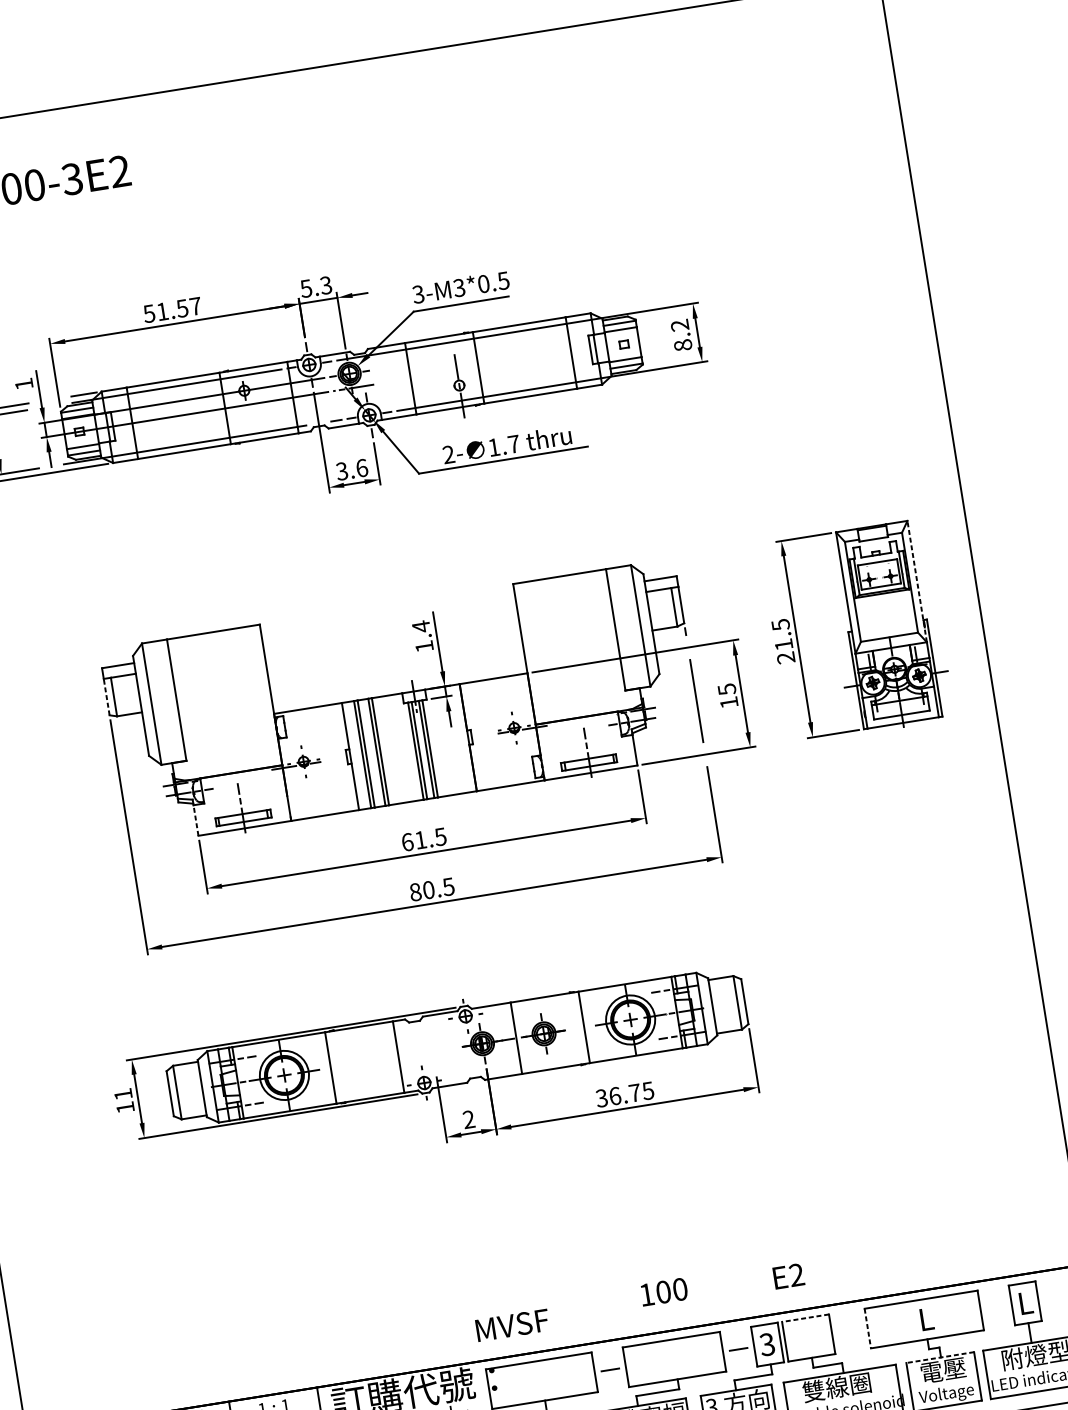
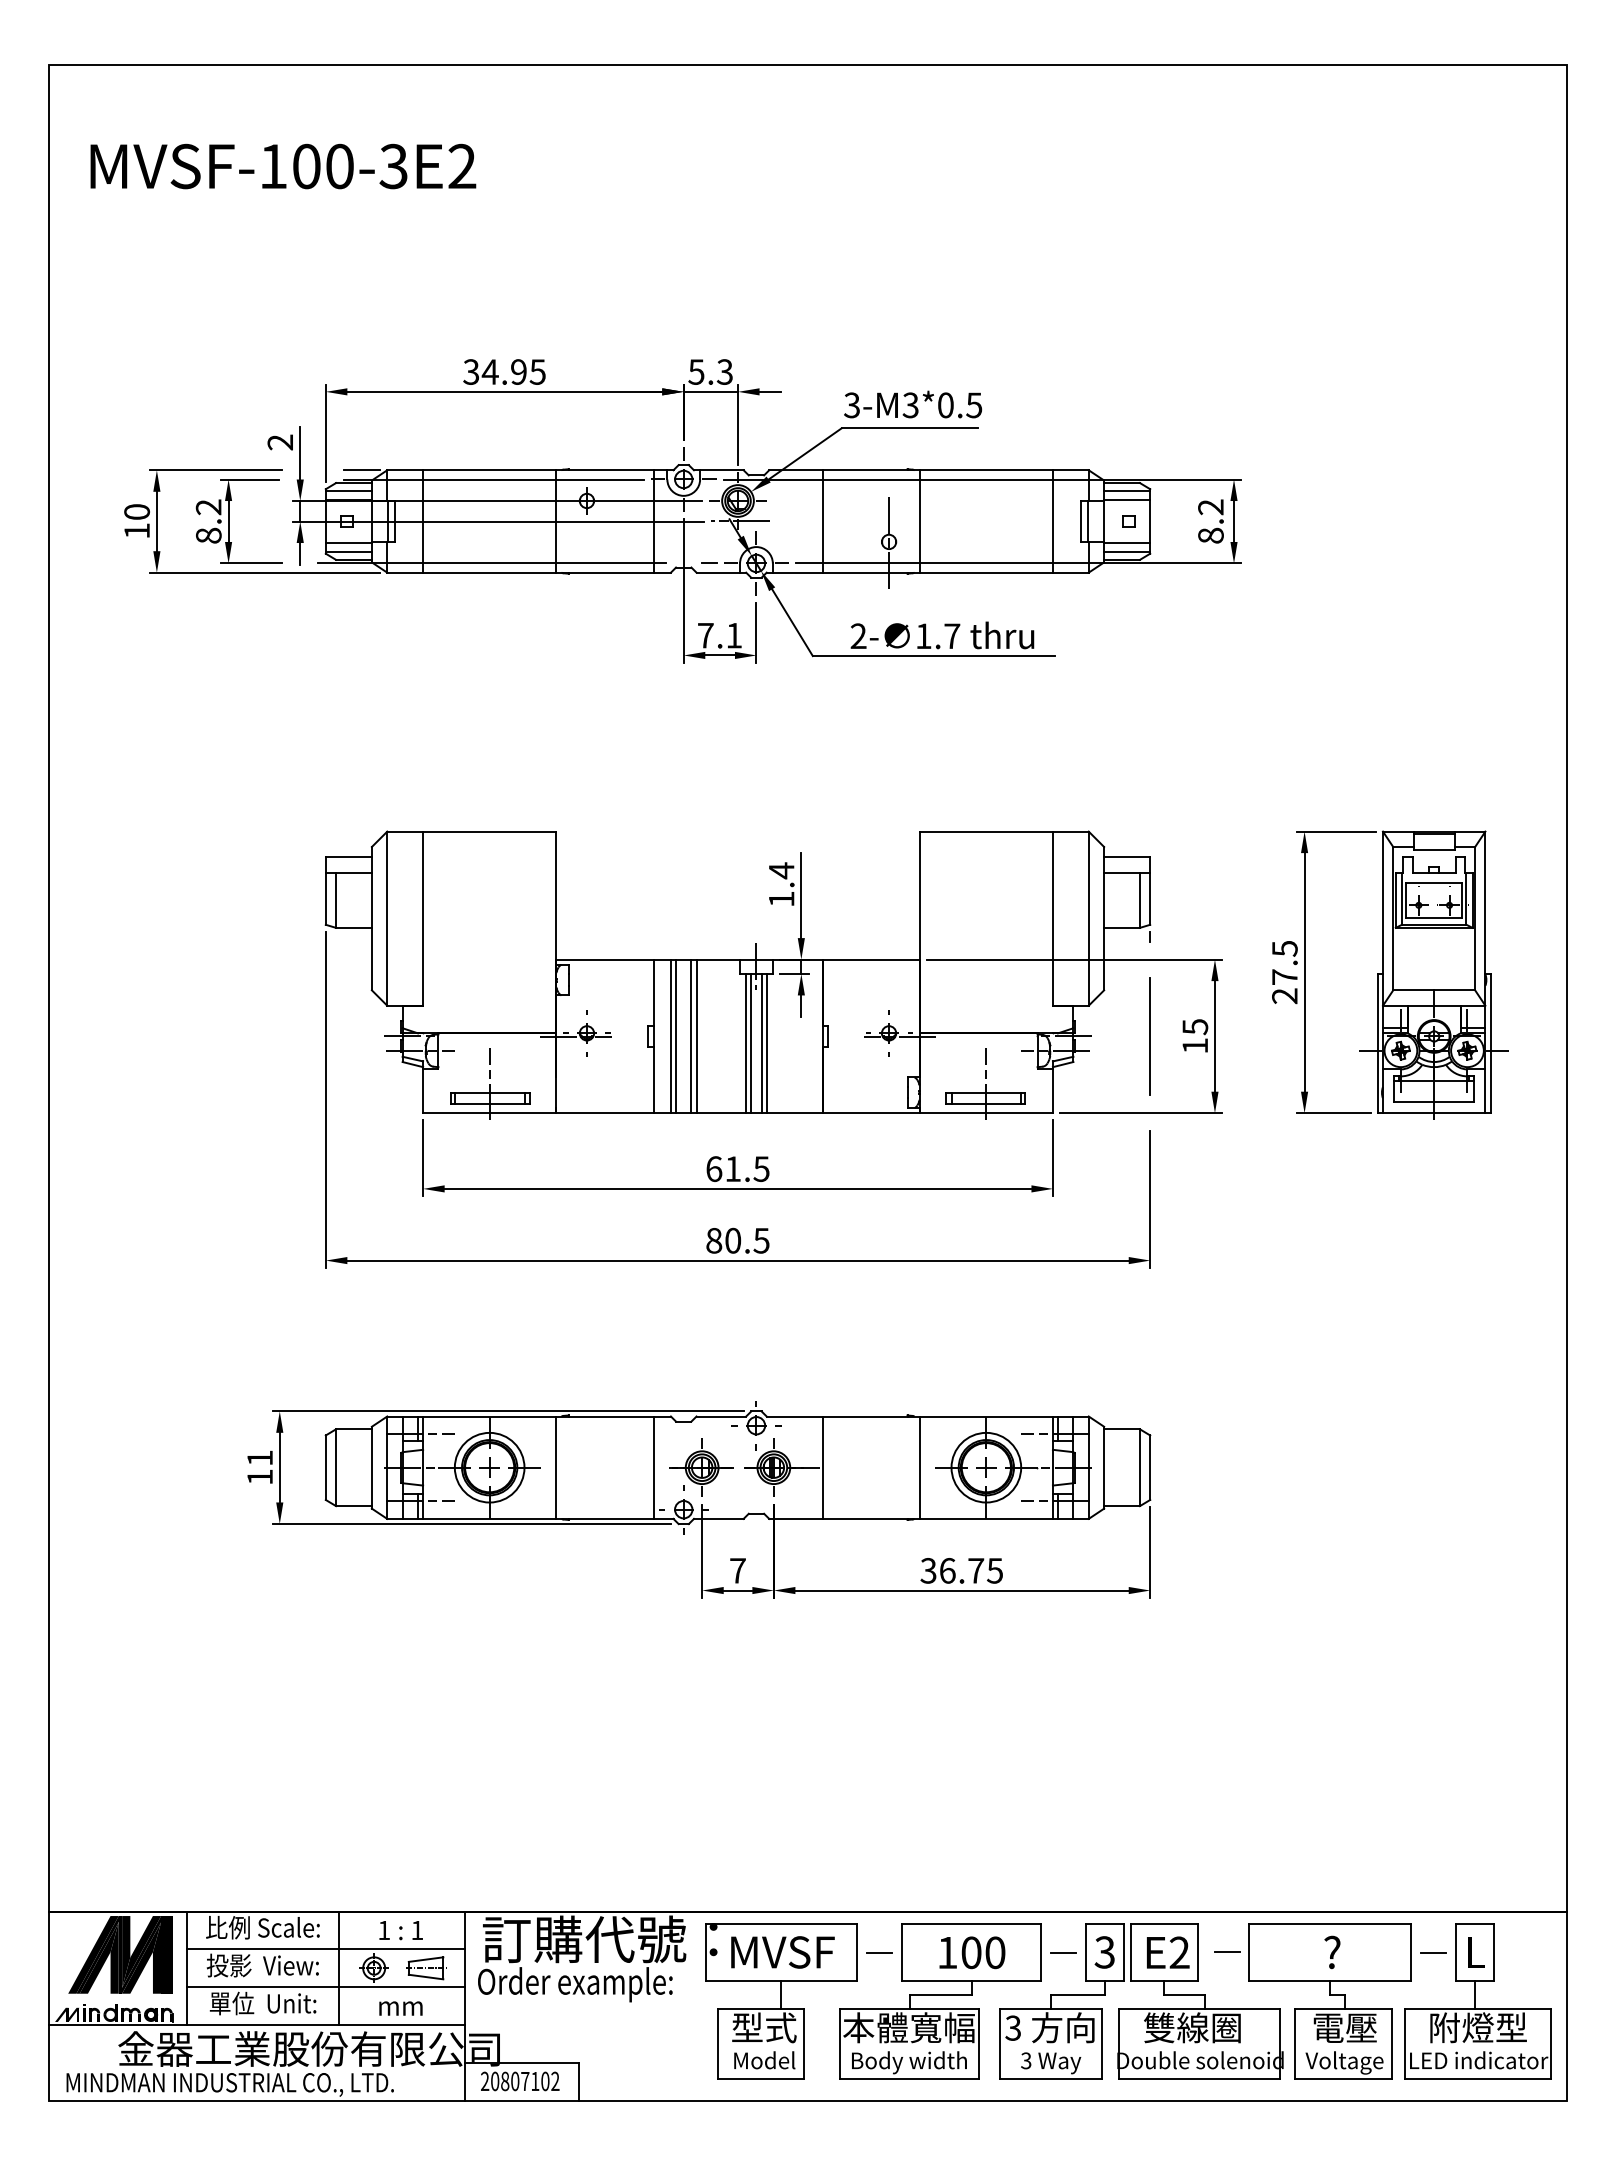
text: (172, 309) -> (504, 371), 51.57 -> 34.95
text: (23, 384) -> (279, 442), 1 -> 2
text: (351, 469) -> (719, 635), 3.6 -> 7.1
line: (917, 581) -> (1485, 918), dashed -> solid
text: (783, 644) -> (1284, 976), 21.5 -> 27.5
line: (106, 697) -> (325, 898), dashed -> solid
line: (196, 820) -> (423, 1091), dashed -> solid
part: (543, 1033) -> (701, 1467), moved
text: (468, 1119) -> (737, 1570), 2 -> 7
text: (789, 1276) -> (1168, 1952), moved
text: (664, 1291) -> (972, 1952), moved
line: (995, 1308) -> (1432, 1952), added
line: (805, 1318) -> (1164, 1924), dashed -> solid
text: (926, 1319) -> (1333, 1952), L -> ?
text: (512, 1325) -> (782, 1952), moved
line: (868, 1328) -> (1249, 1952), dashed -> solid
line: (852, 1331) -> (1226, 1952), added
line: (940, 1357) -> (1343, 2009), dashed -> solid

